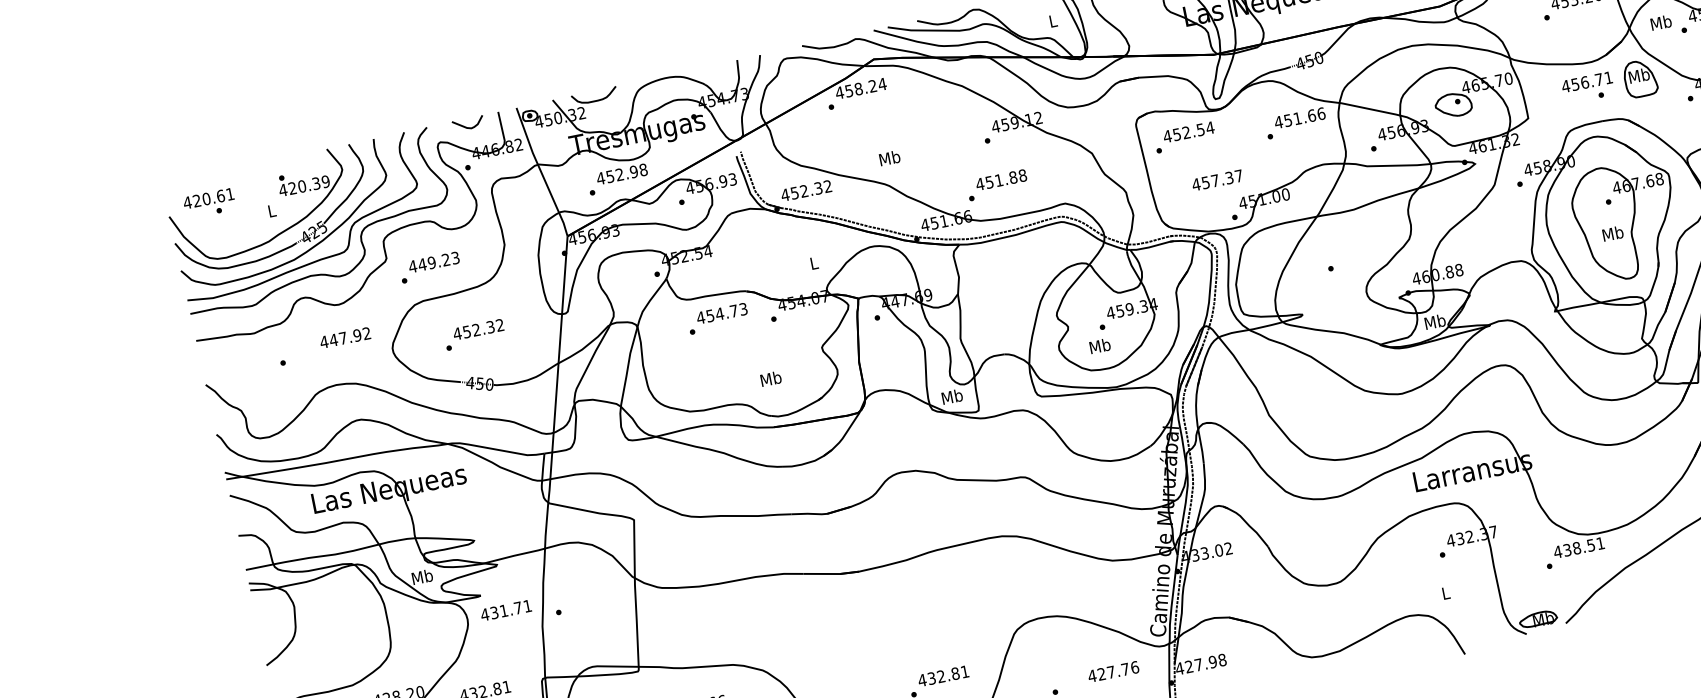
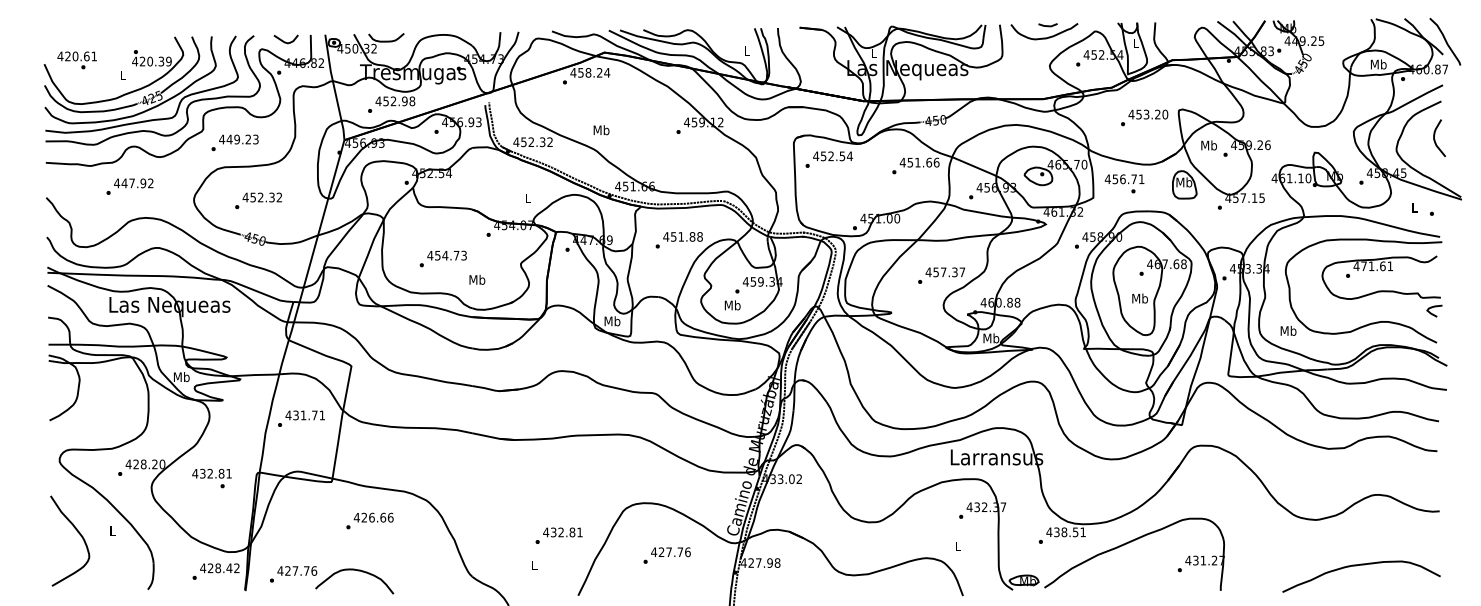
text: (1587, 87) -> (1124, 183), moved
text: (1216, 180) -> (944, 272), moved
text: (996, 185) -> (678, 240), moved
text: (716, 318) -> (442, 258), moved
text: (345, 338) -> (133, 183), moved
text: (505, 610) -> (304, 415), moved
text: (1113, 672) -> (670, 552), moved

